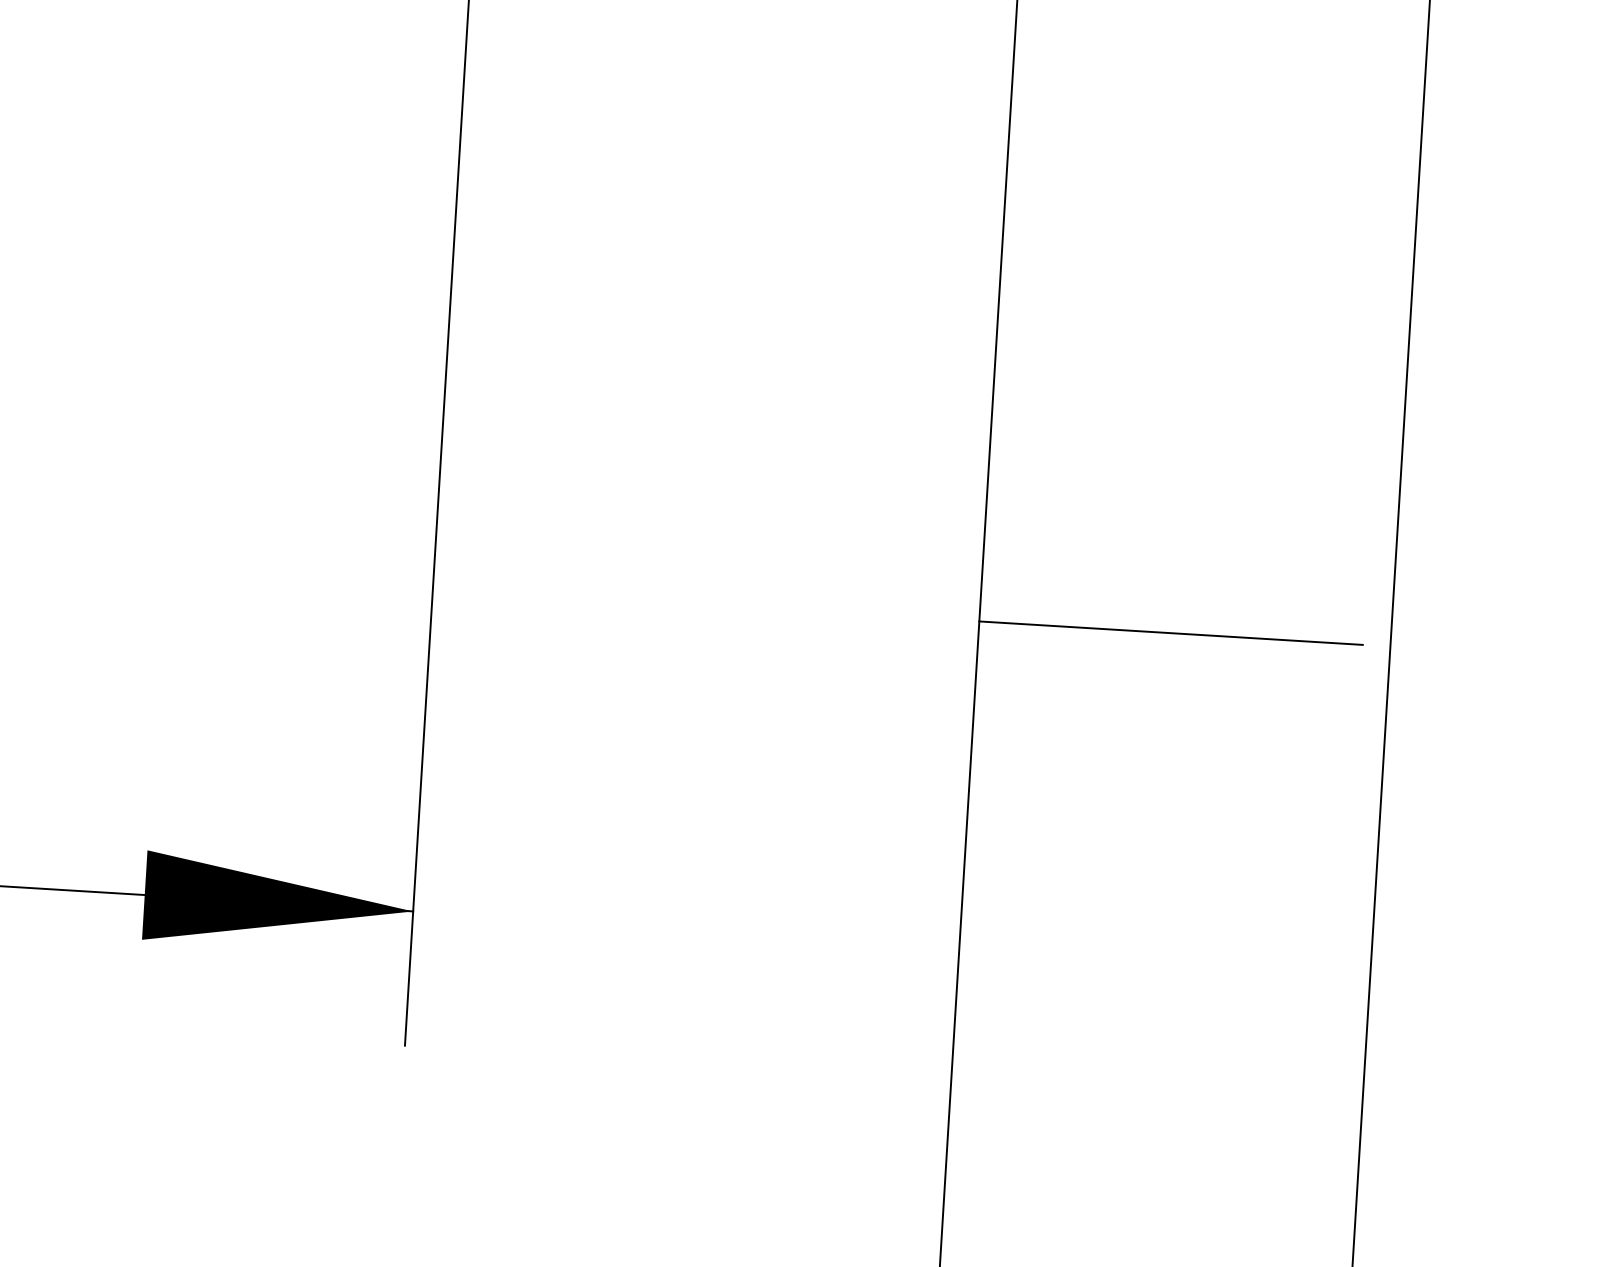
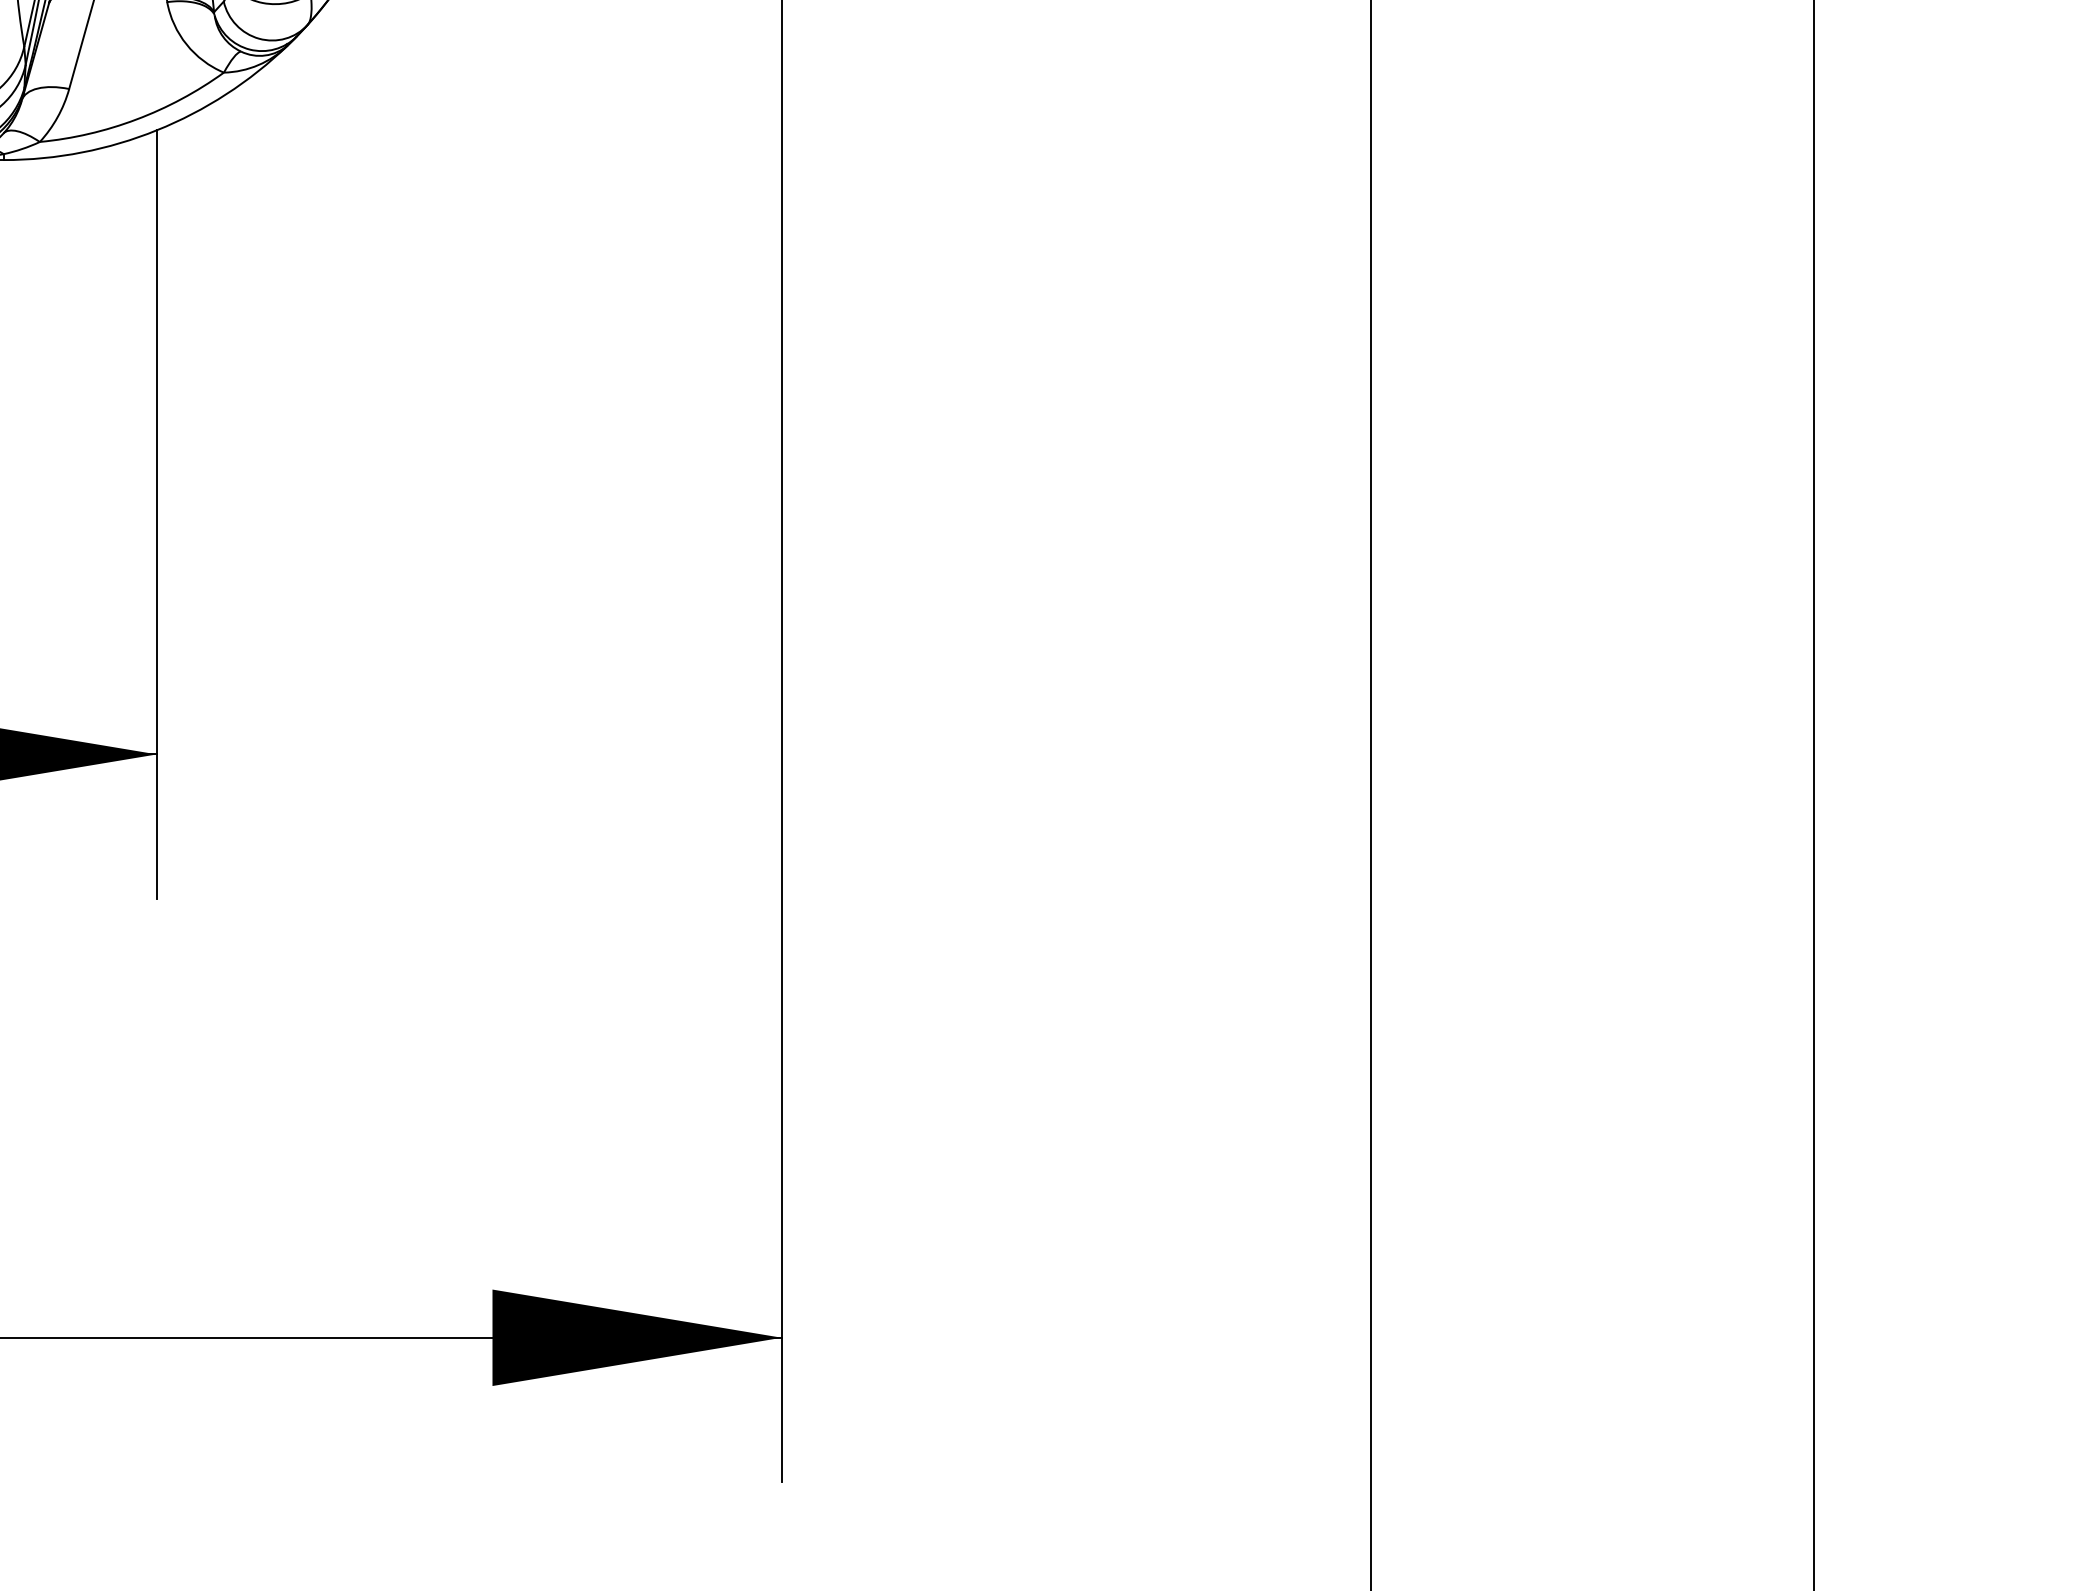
line: (1171, 633) -> (1577, 989), removed

